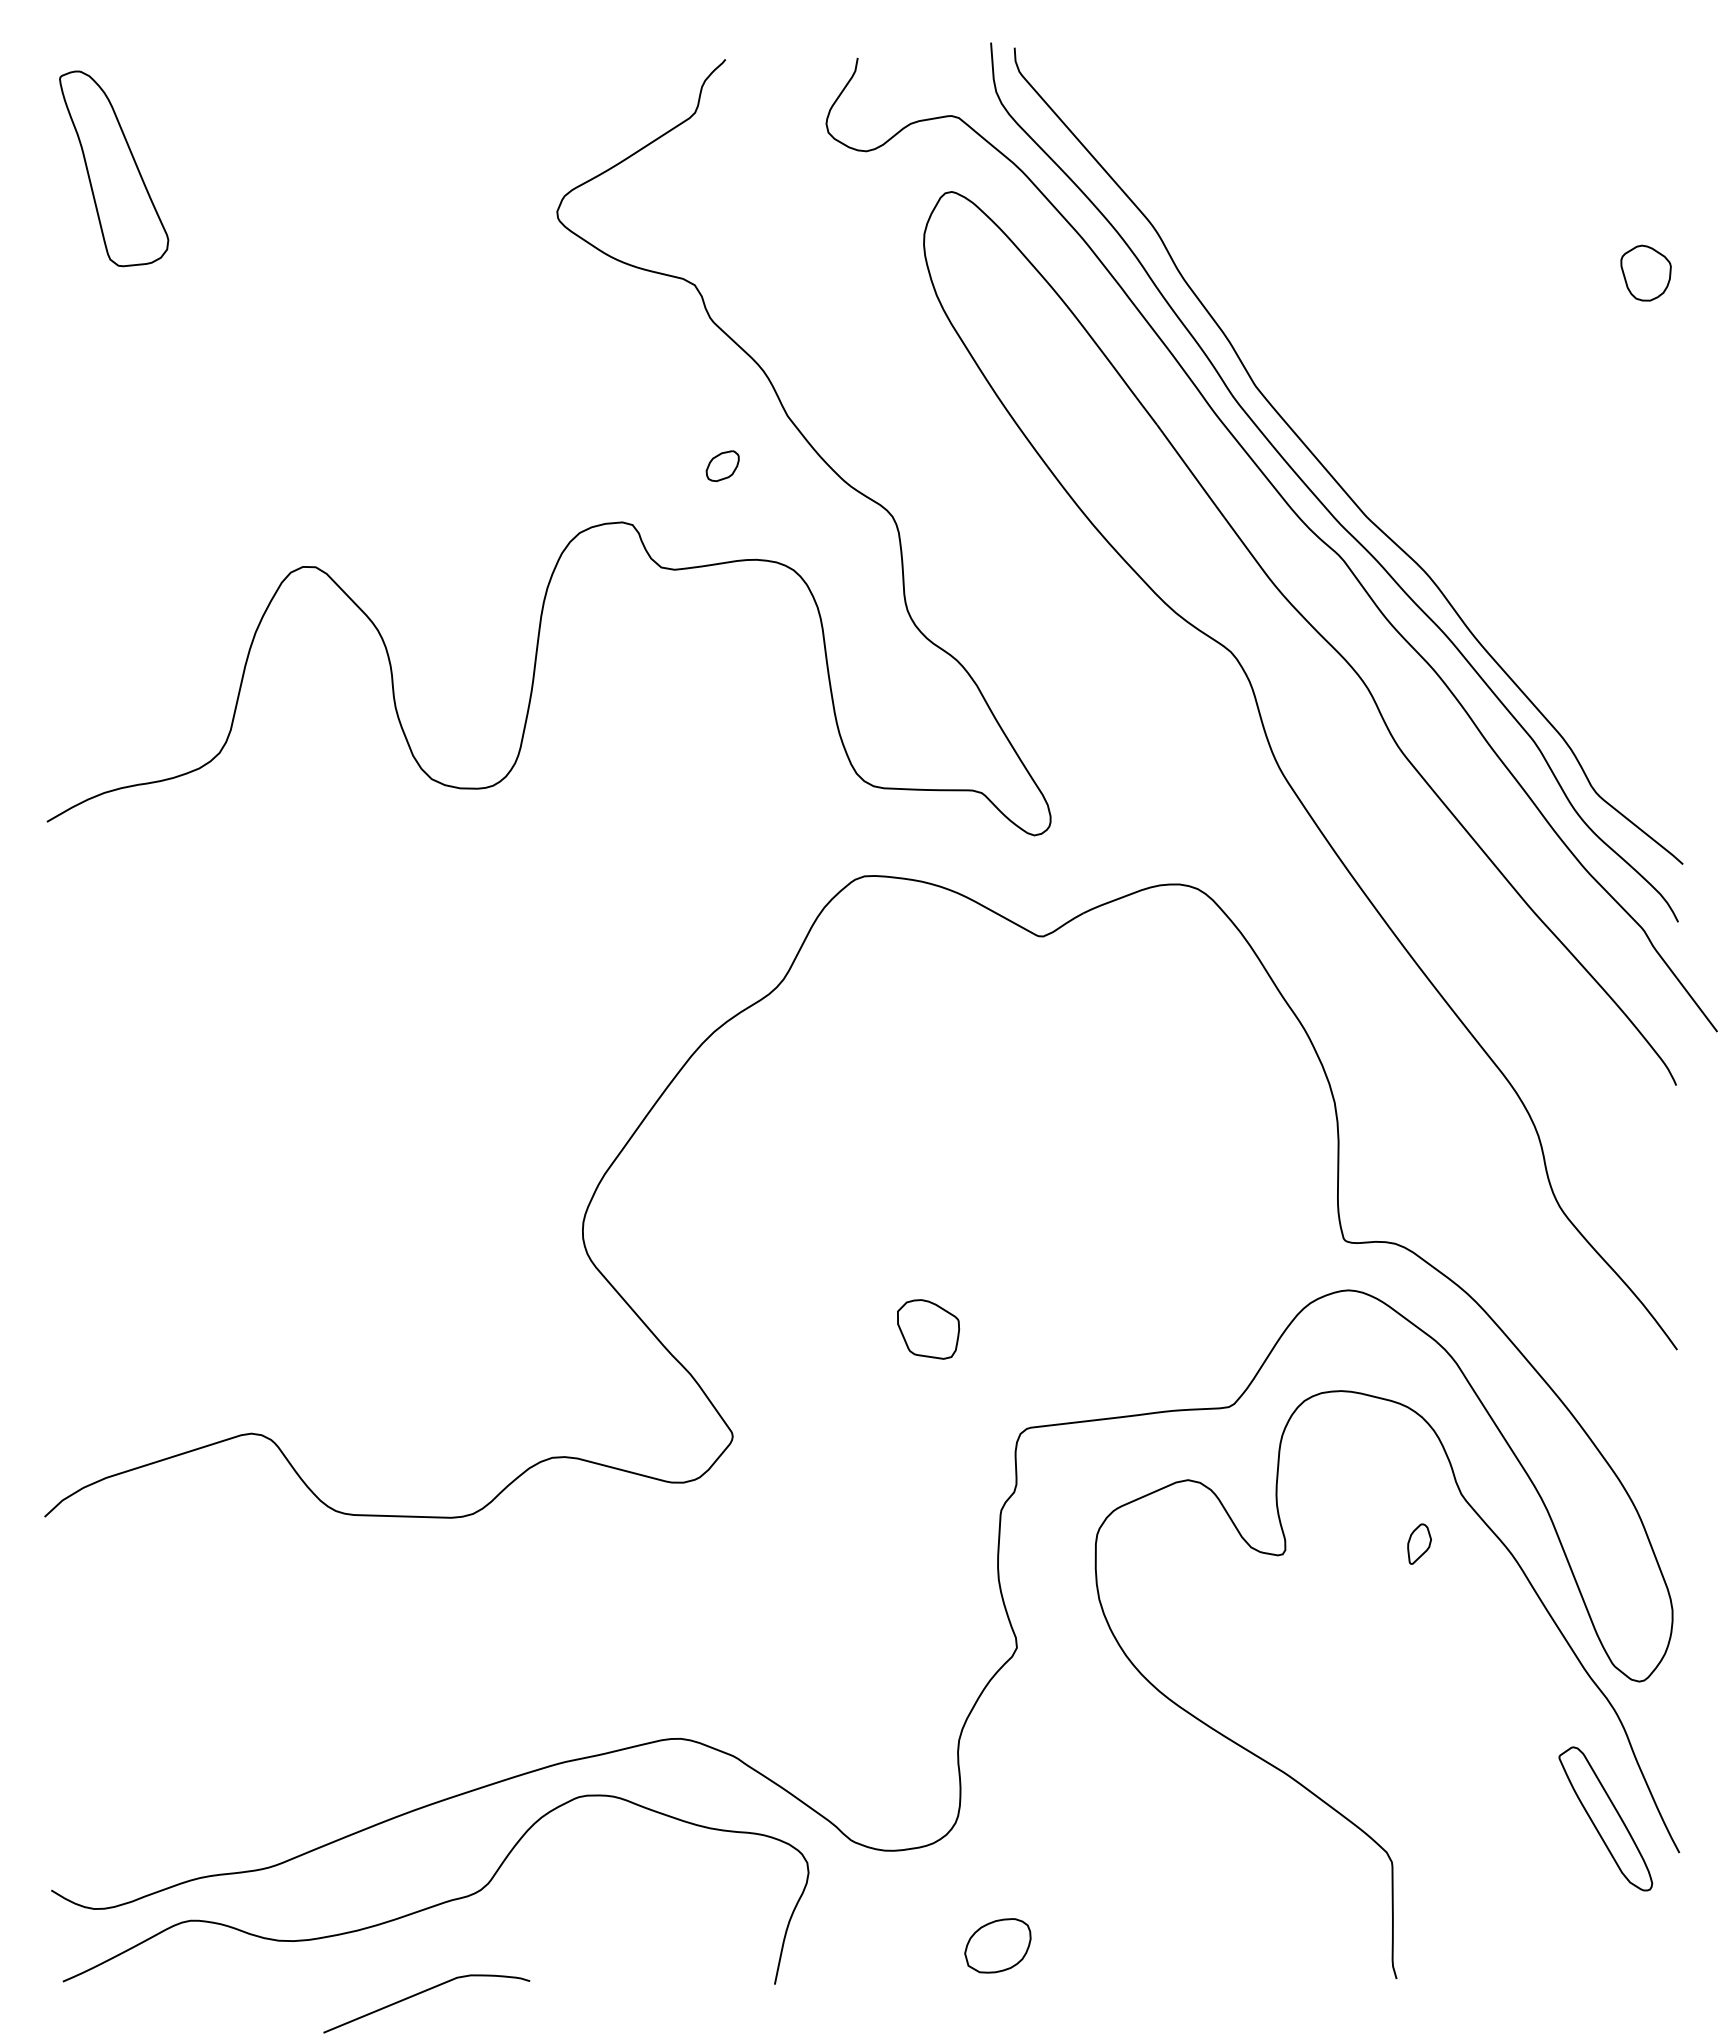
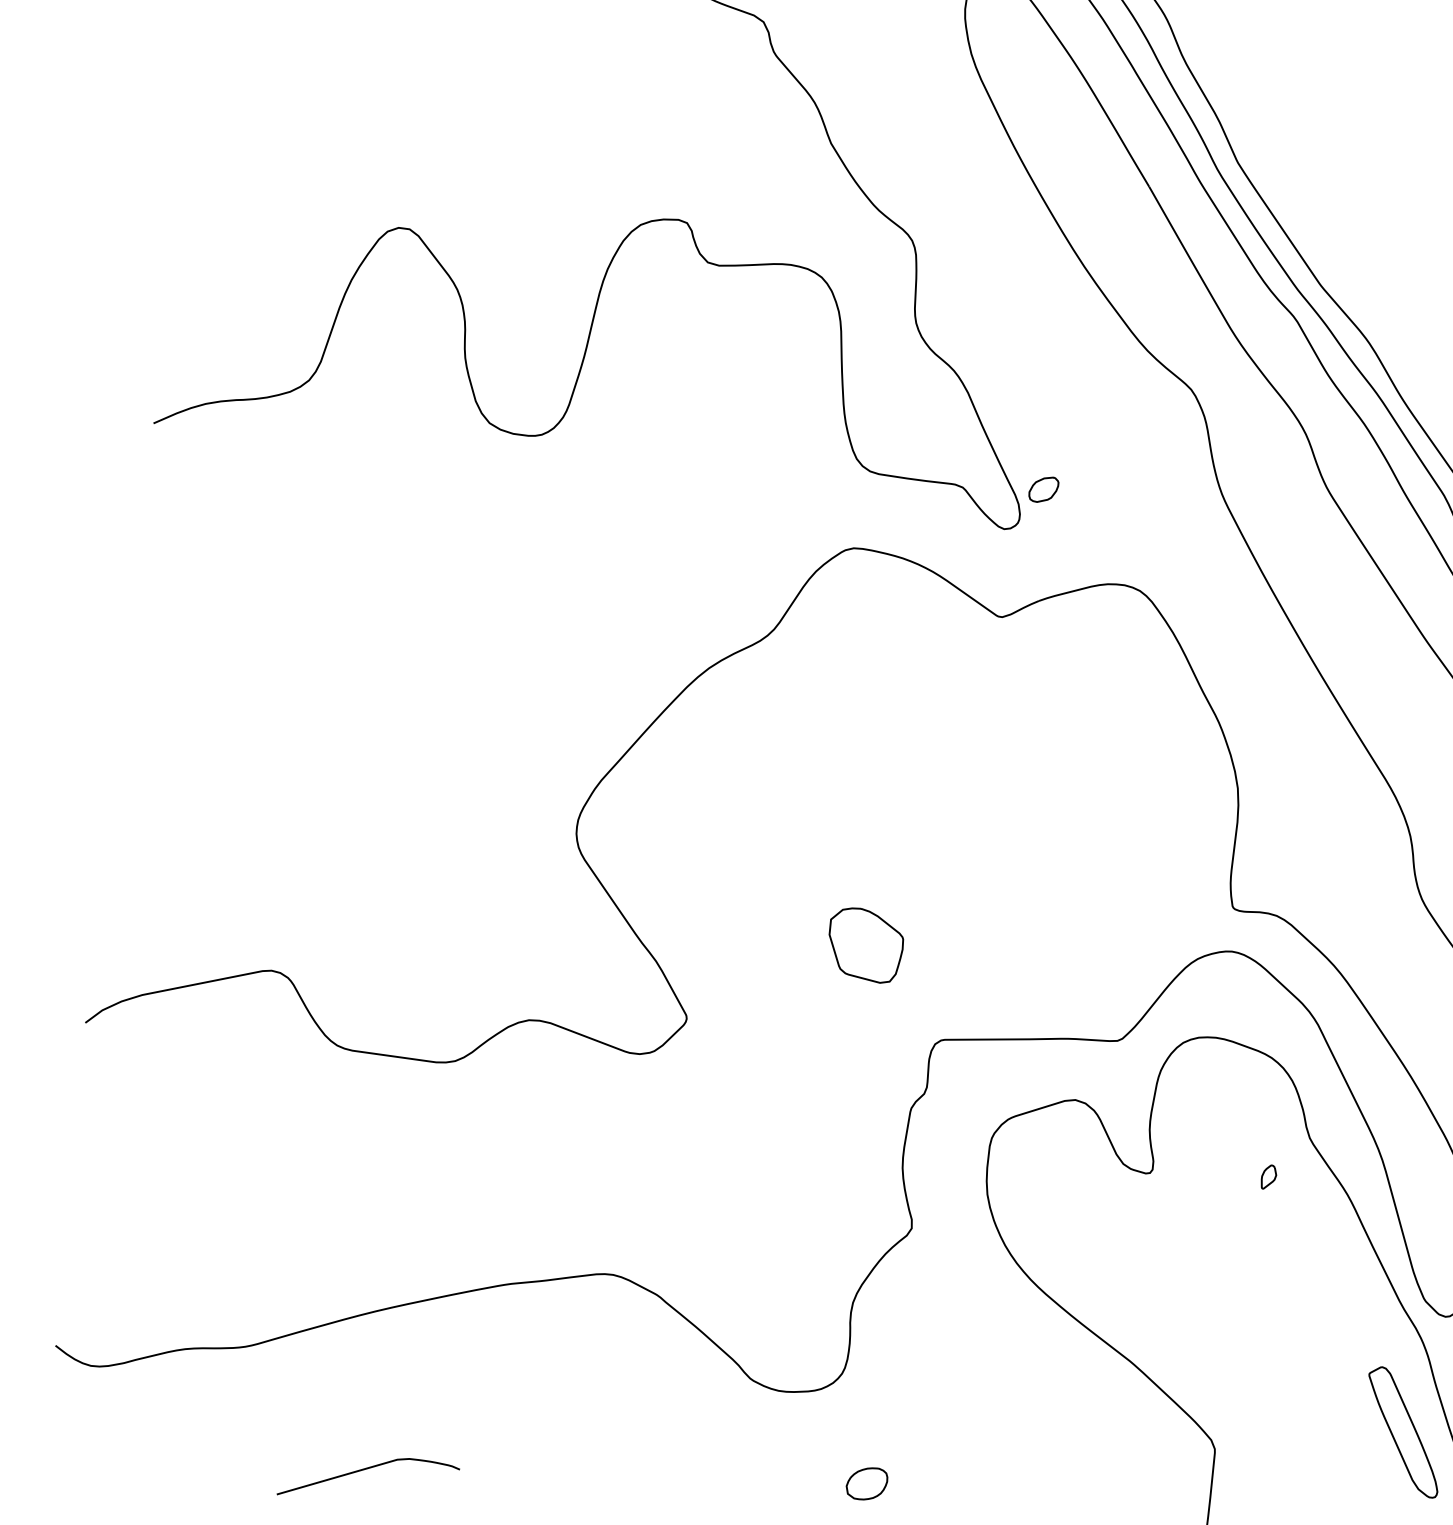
part: (722, 466) -> (1043, 489), moved
part: (928, 1329) -> (865, 945), size x1.4
part: (1419, 1543) -> (1268, 1176), size x0.7
curve: (441, 1902) -> (391, 1393), removed
part: (997, 1945) -> (866, 1483), size x0.7

